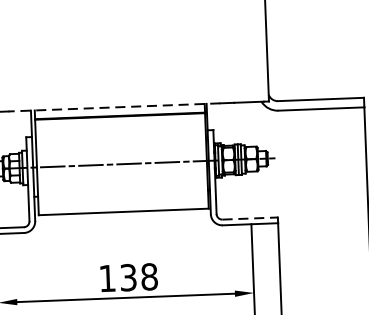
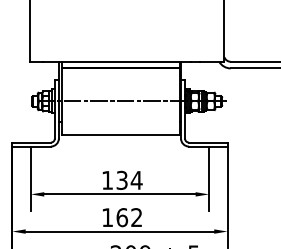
line: (113, 107) -> (116, 61), dashed -> solid
line: (250, 218) -> (208, 142), dashed -> solid
text: (149, 275) -> (136, 179), 138 -> 134

